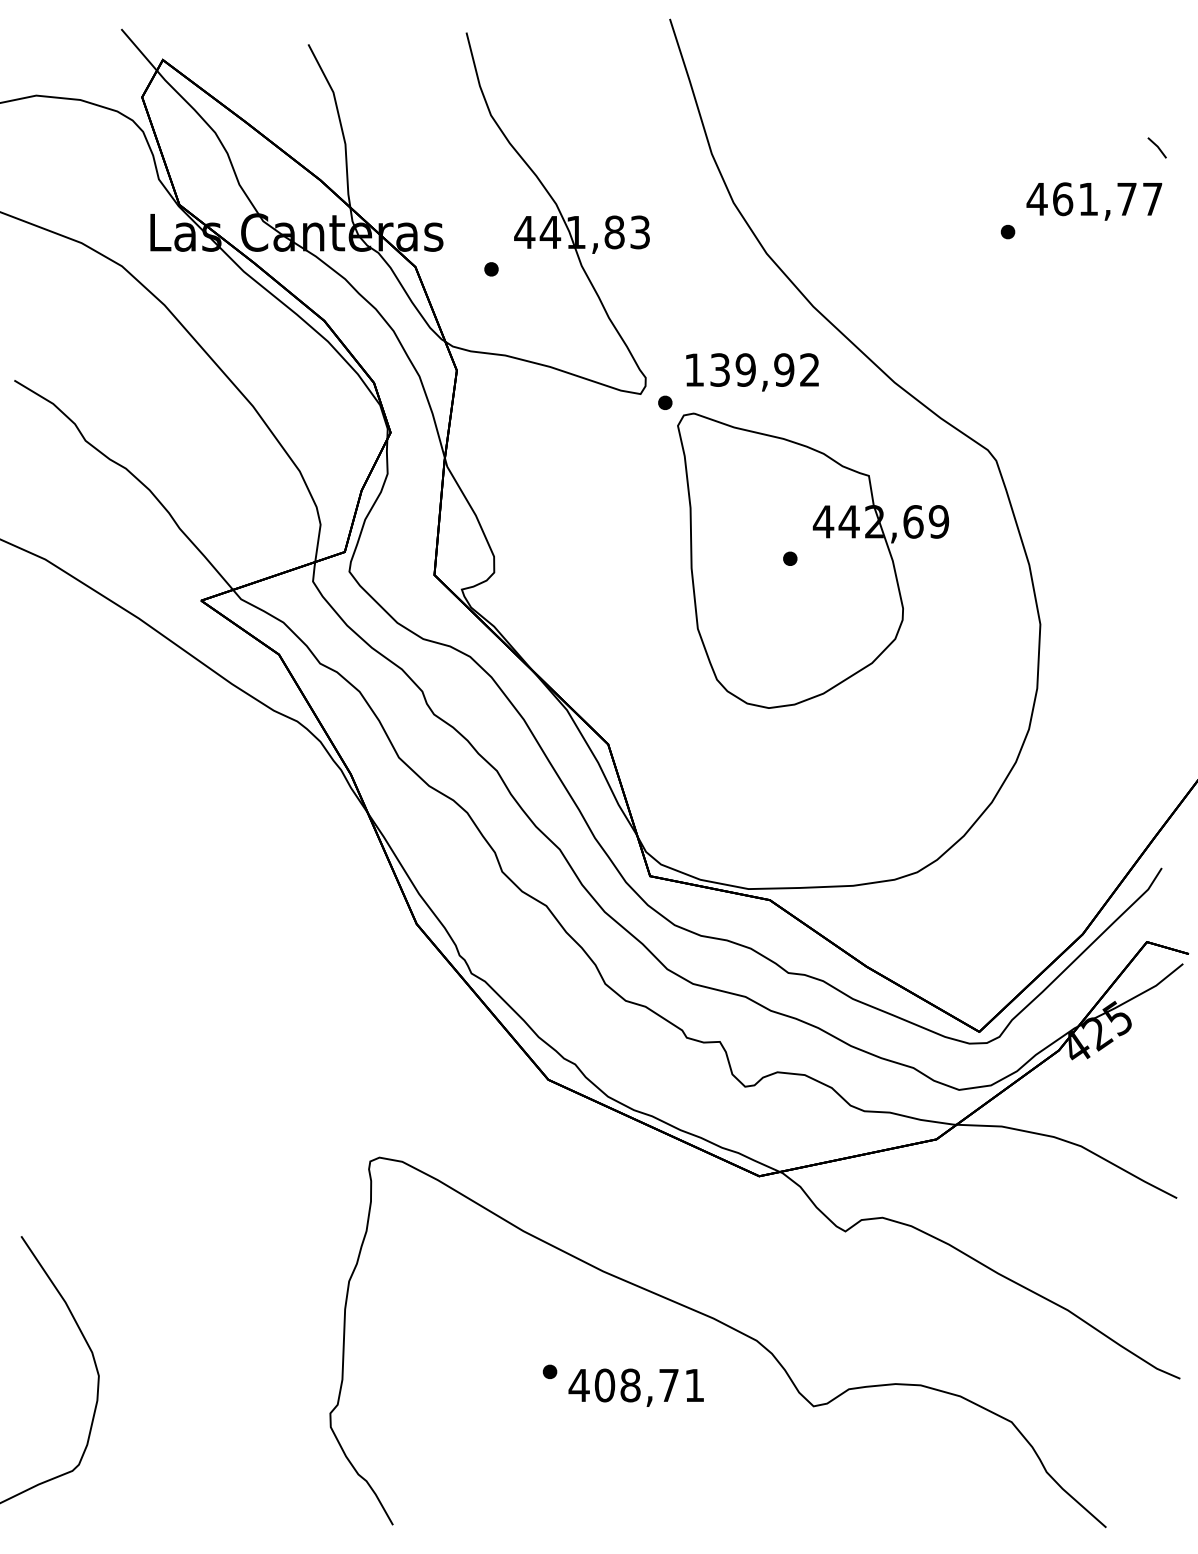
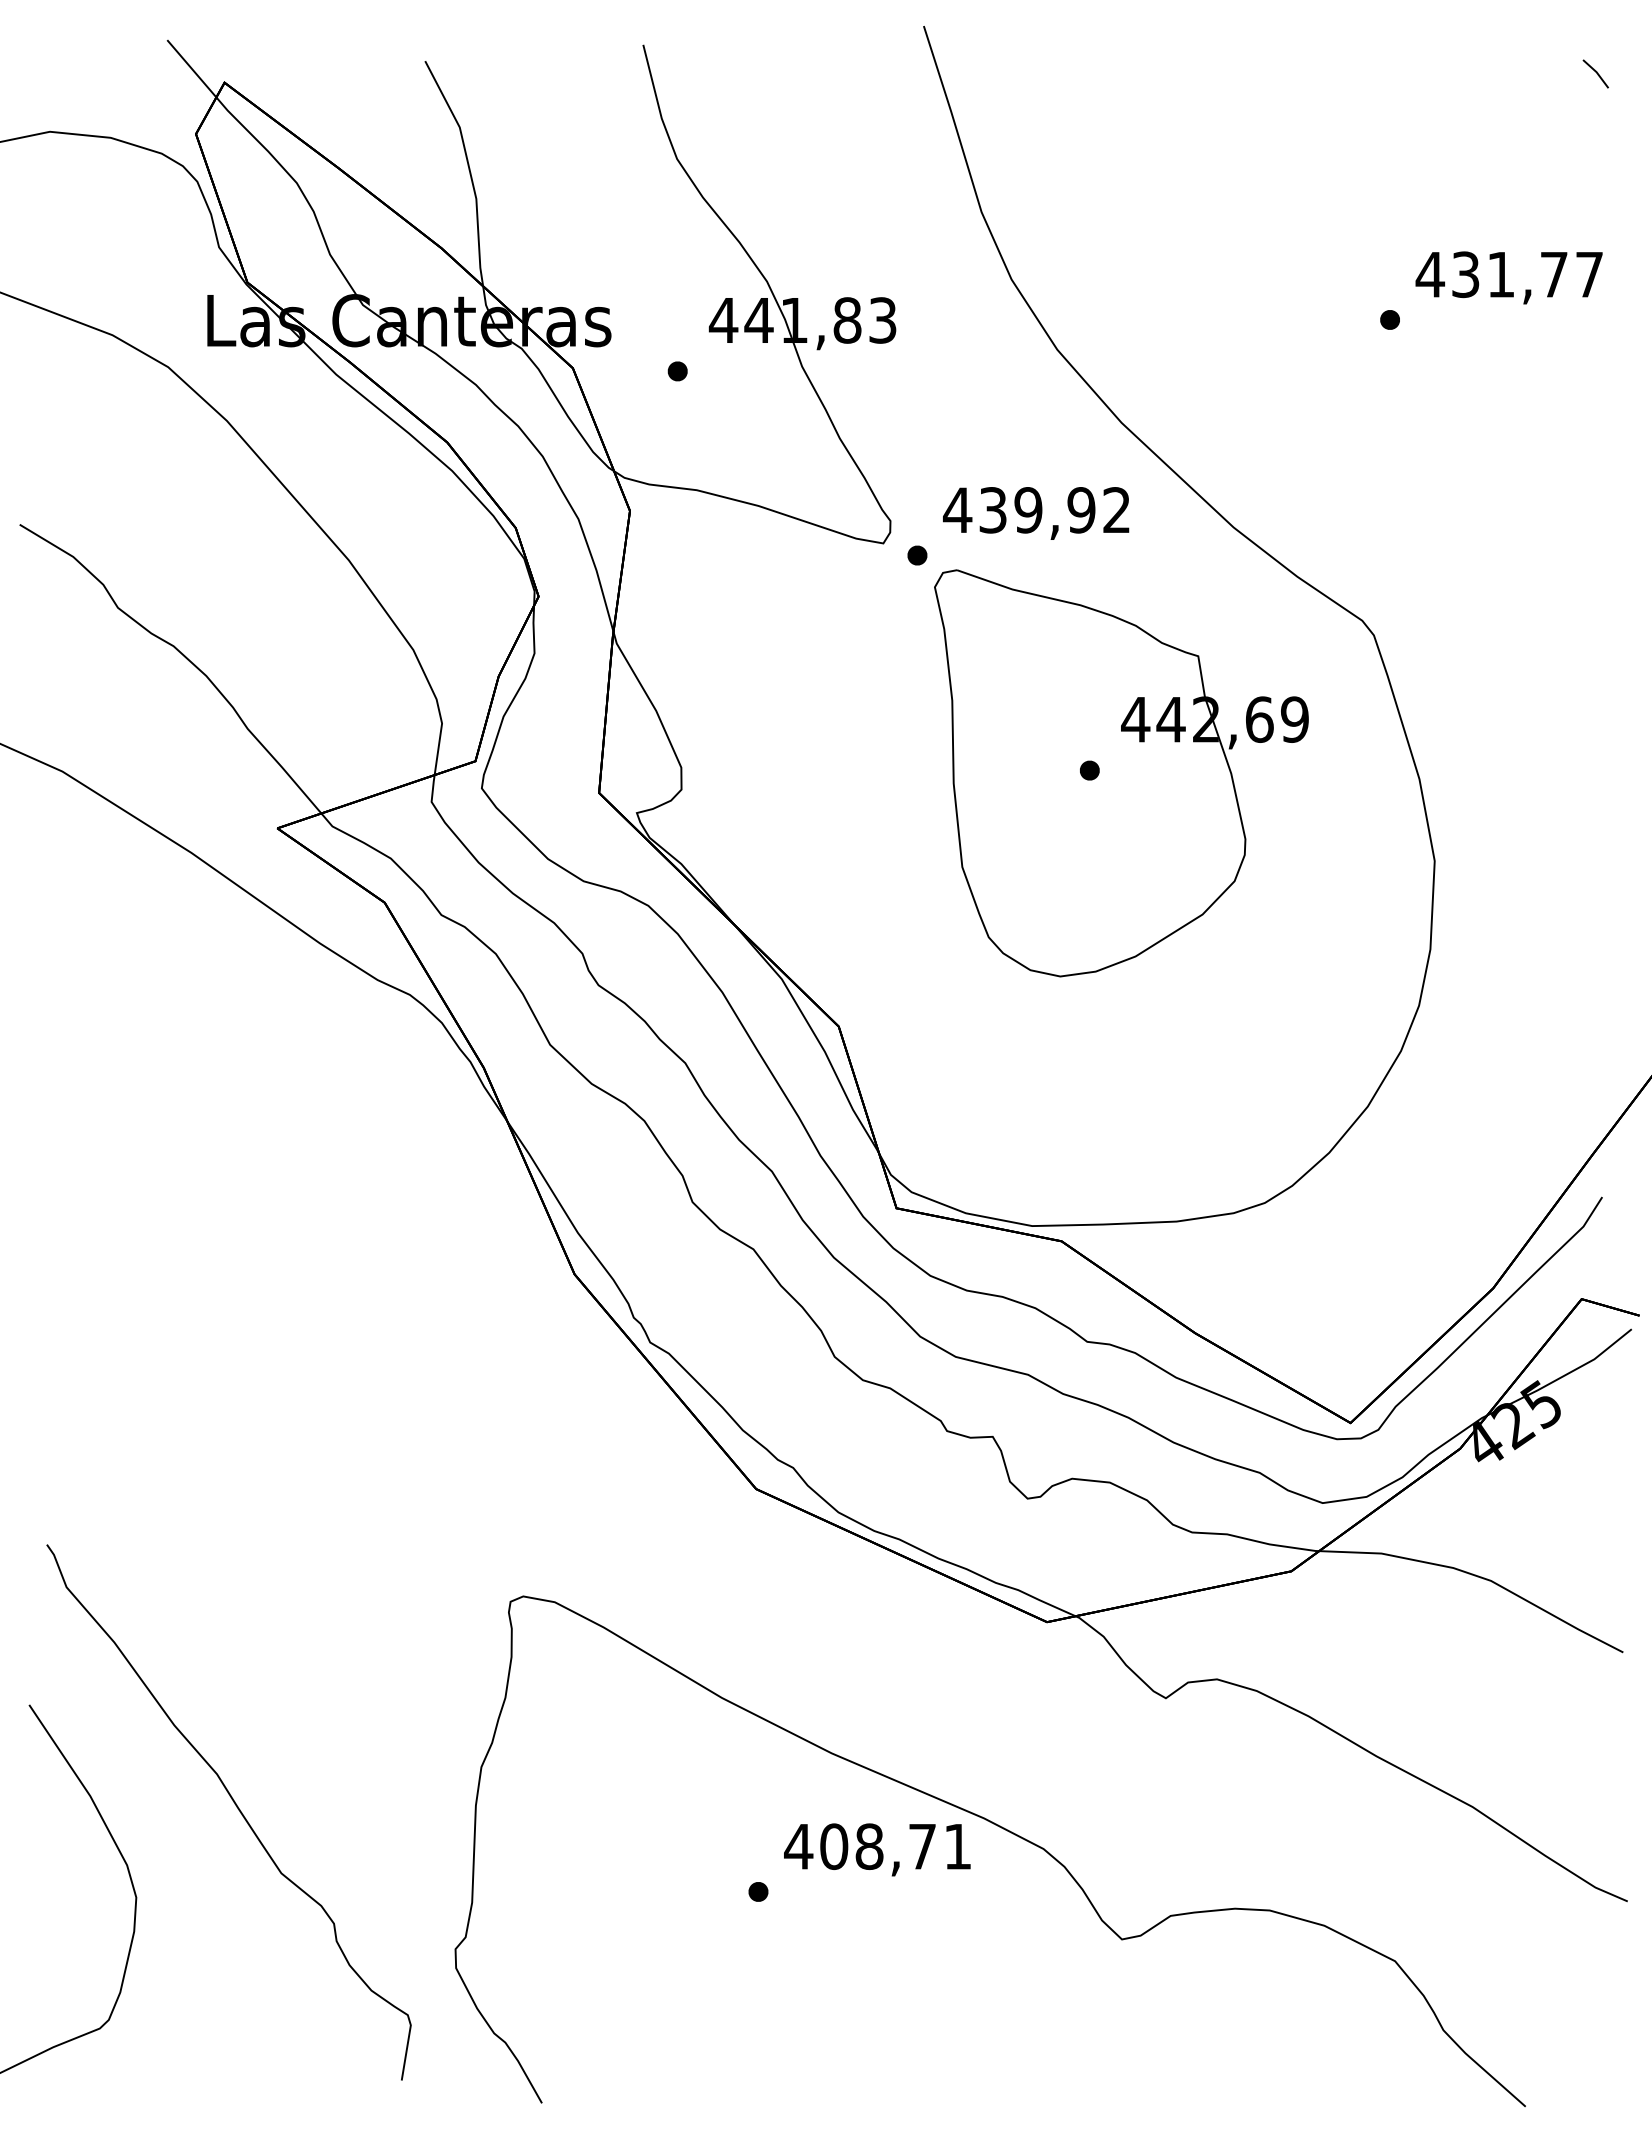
line: (1156, 146) -> (1595, 72), moved
text: (1063, 199) -> (1466, 274), 461,77 -> 431,77
text: (694, 369) -> (957, 509), 139,92 -> 439,92
curve: (171, 1310) -> (236, 1807), added
text: (636, 1387) -> (877, 1849), moved

